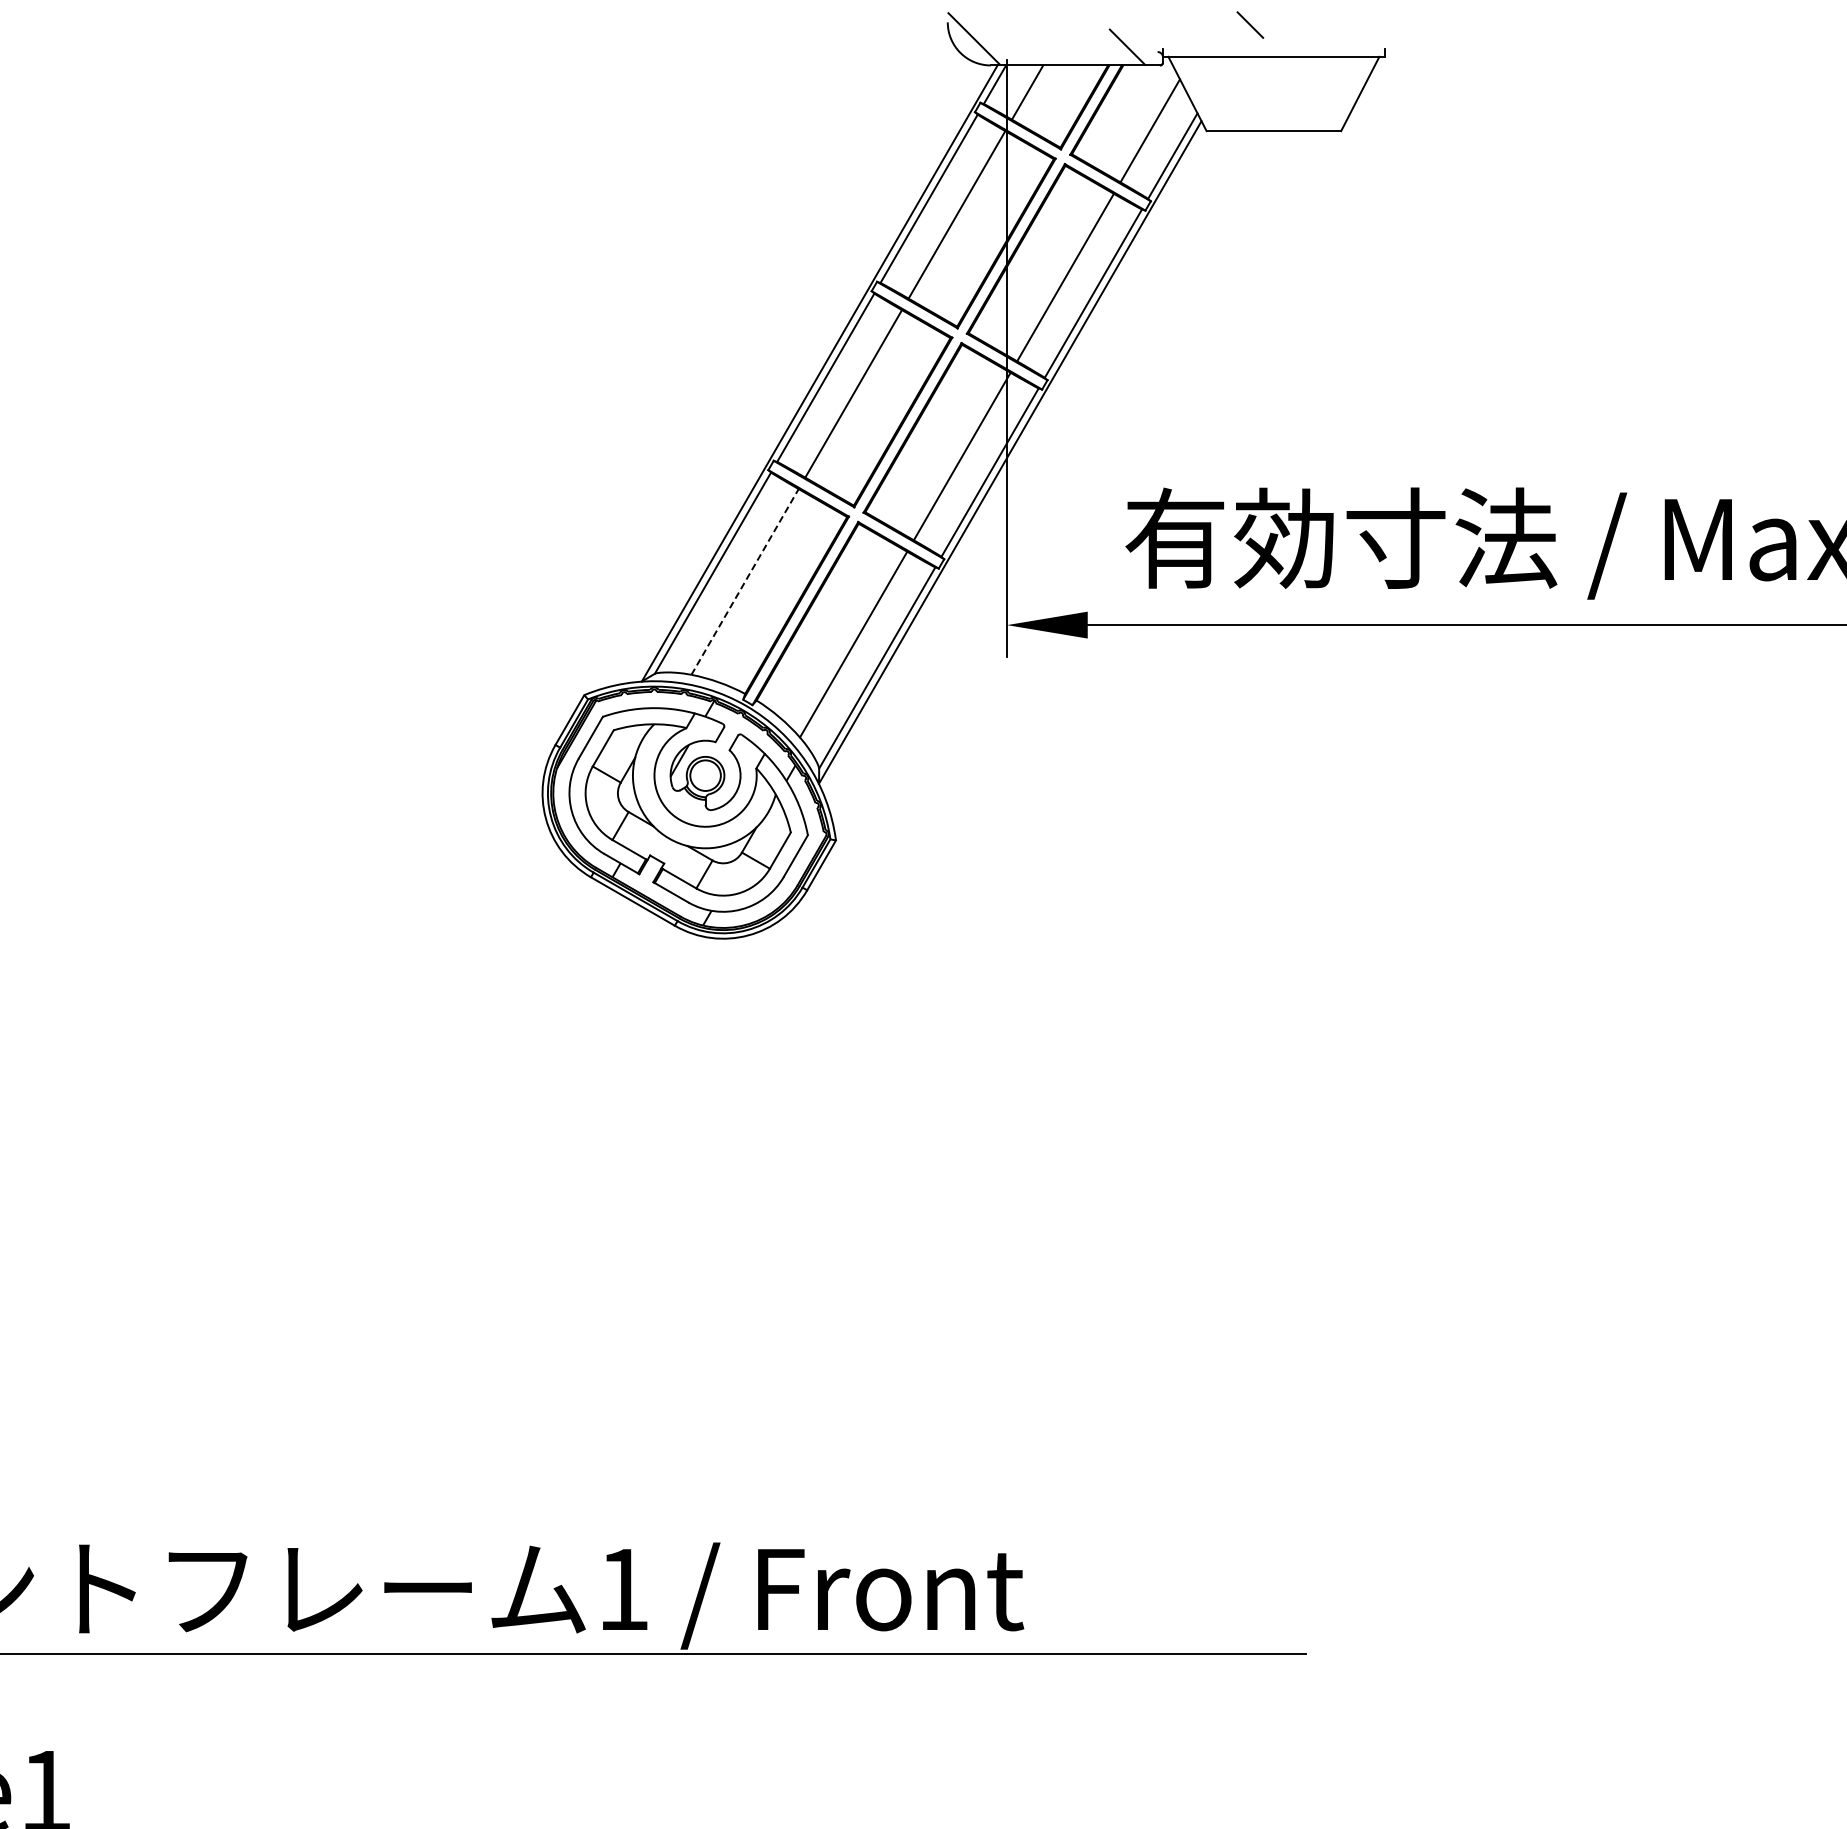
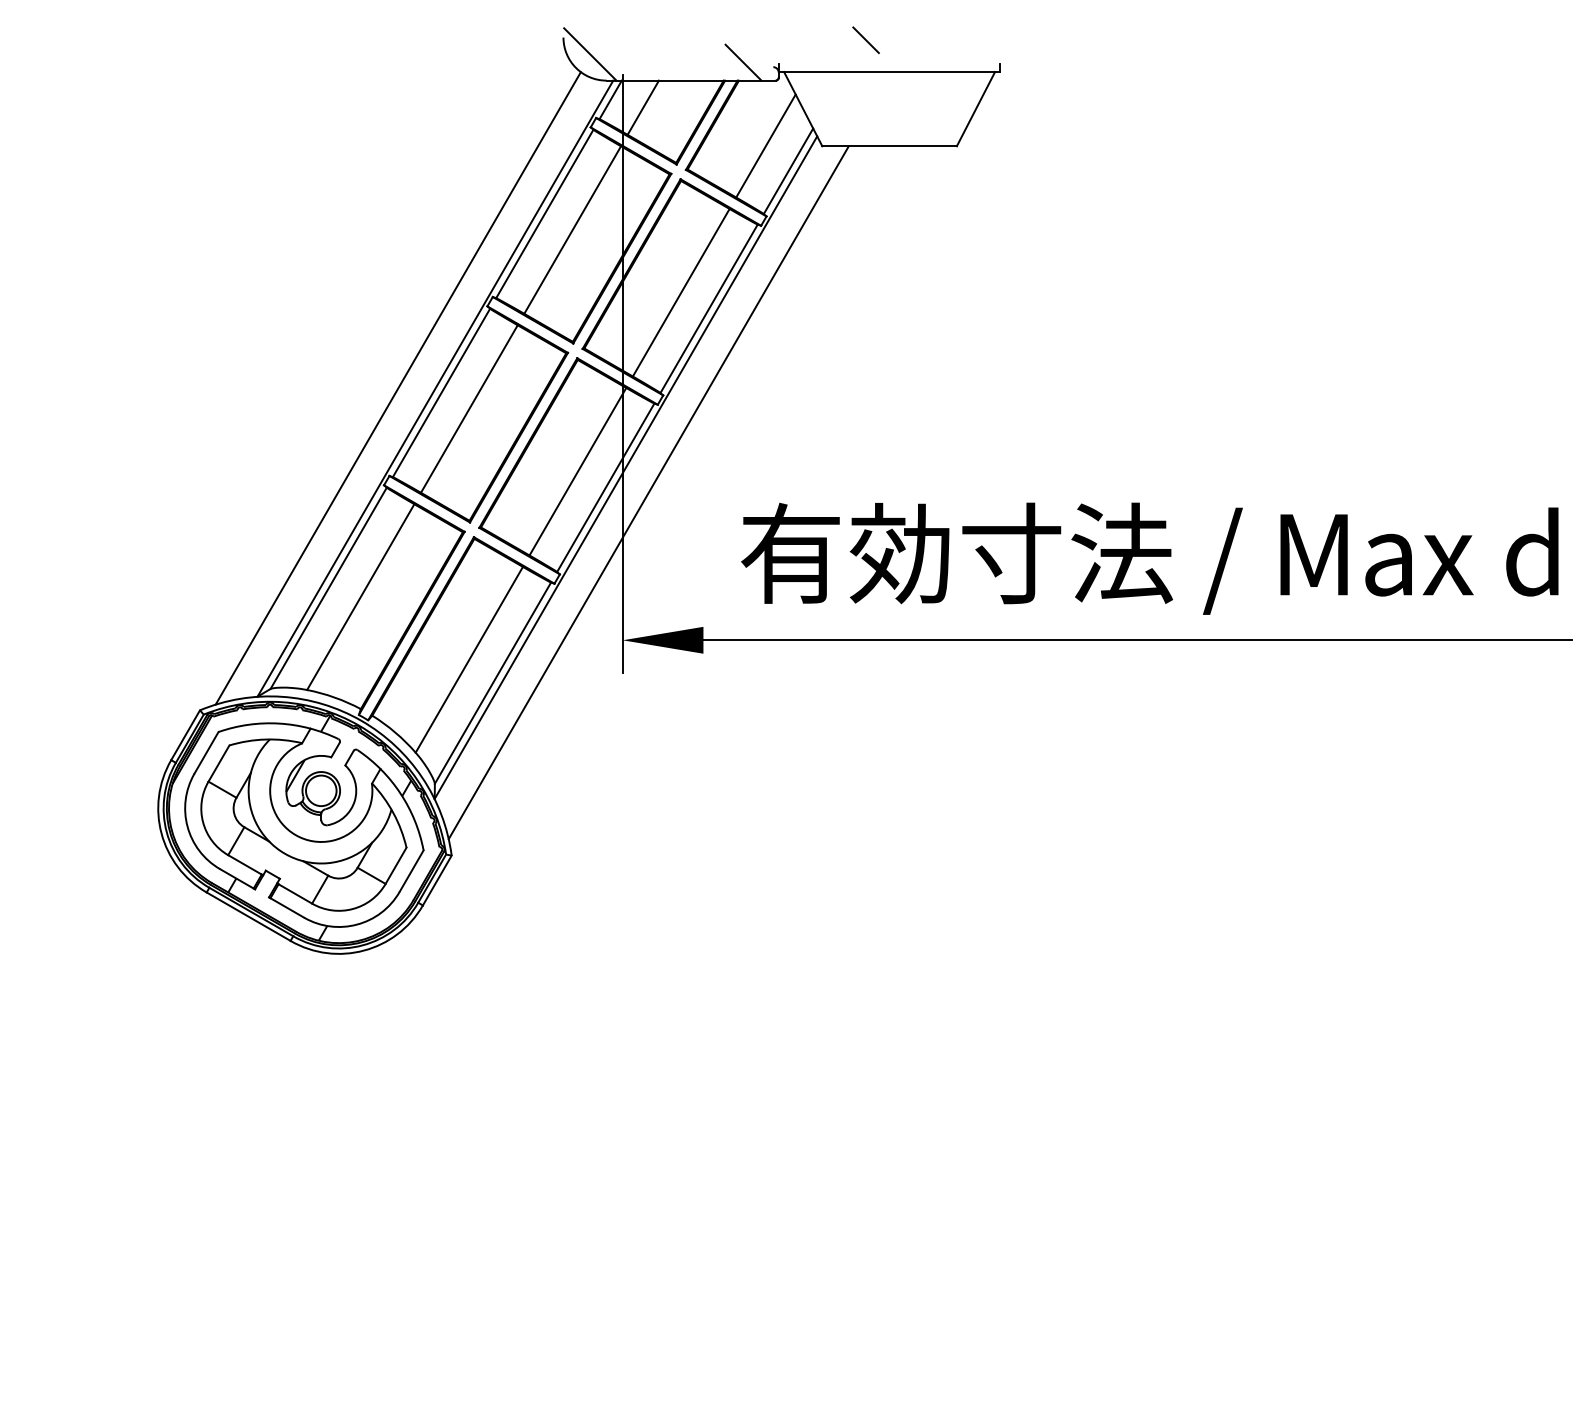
line: (782, 372) -> (398, 387), added
line: (1033, 477) -> (649, 492), added
line: (745, 581) -> (361, 596), dashed -> solid

